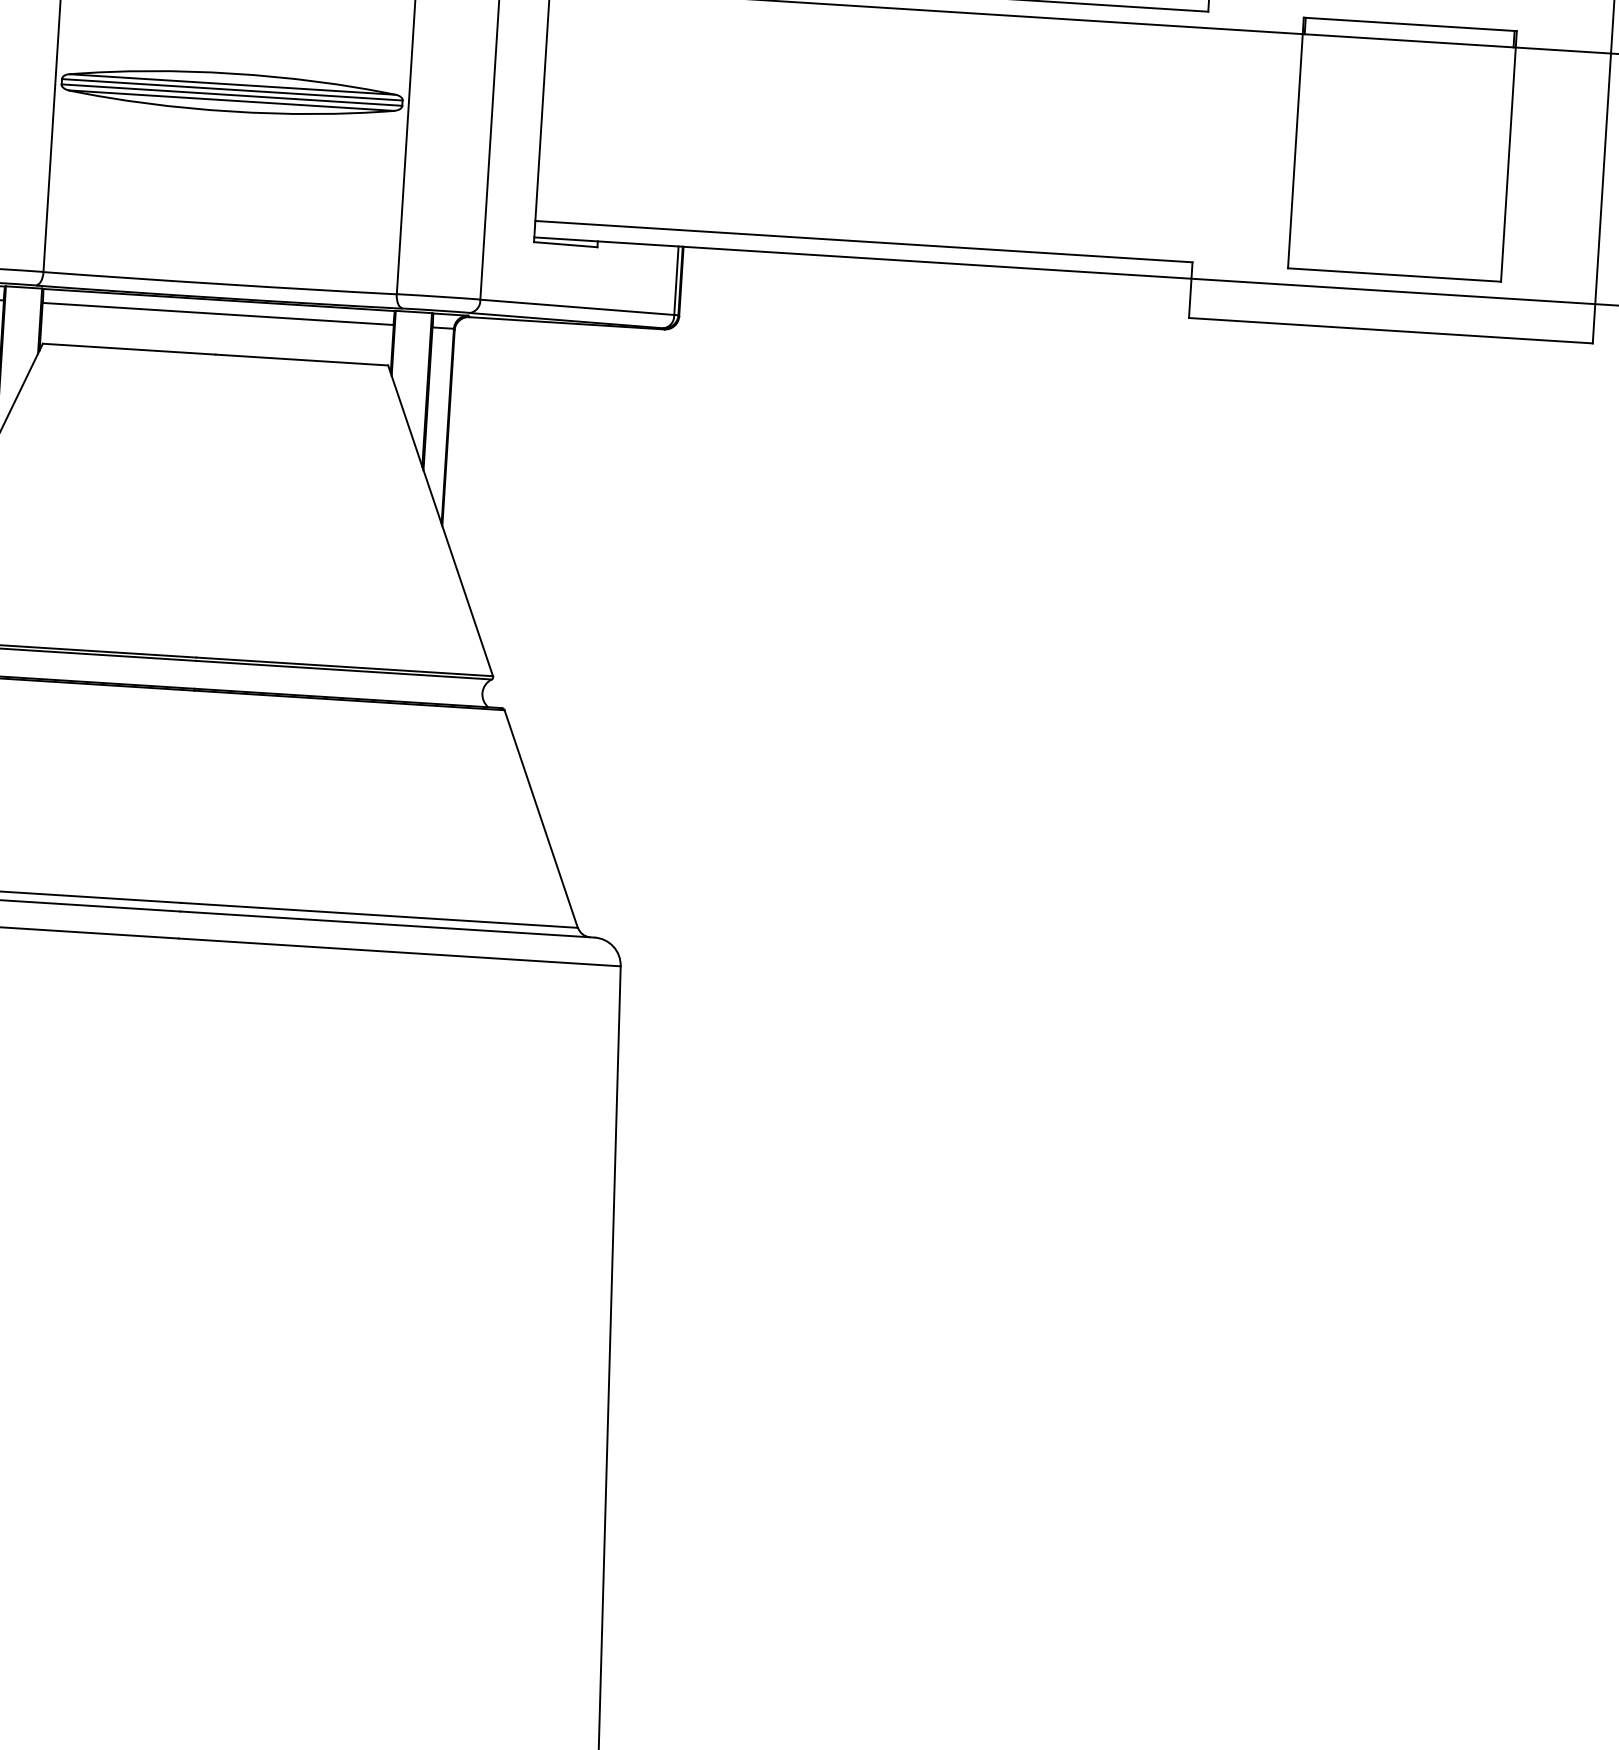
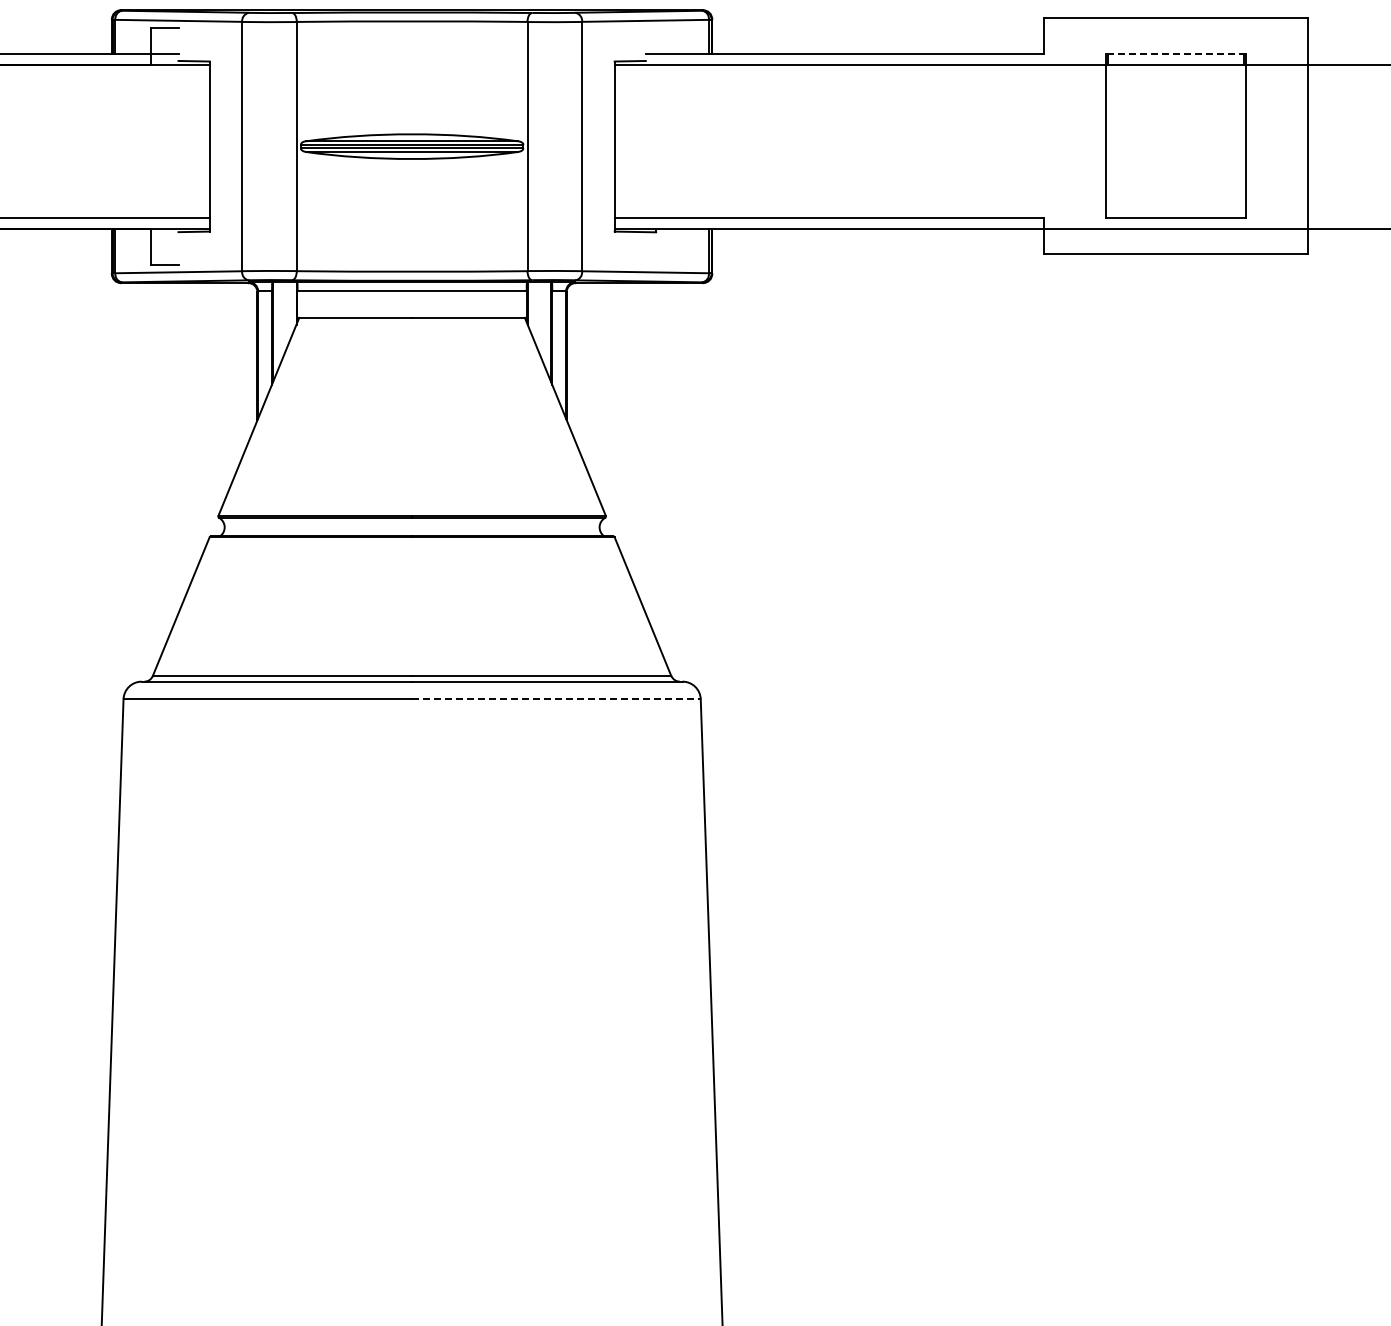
line: (1409, 25) -> (1175, 54), solid -> dashed
line: (399, 952) -> (556, 699), solid -> dashed

